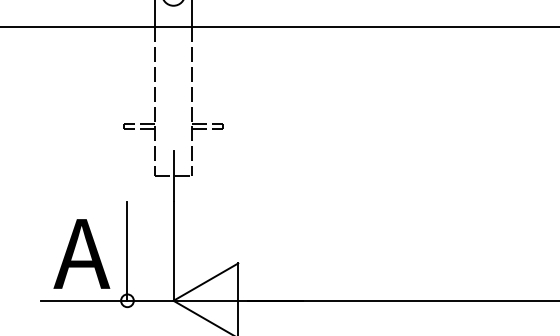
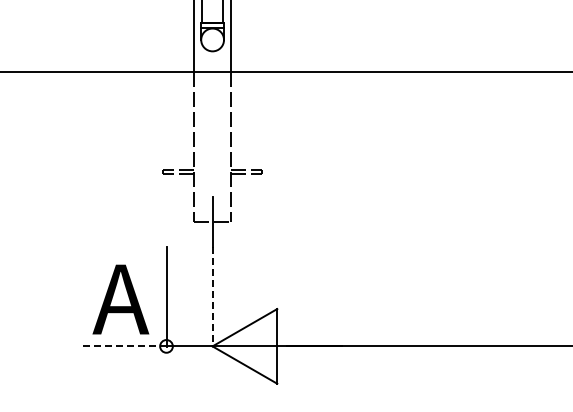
line: (173, 251) -> (212, 297), solid -> dashed
line: (83, 300) -> (122, 346), solid -> dashed

